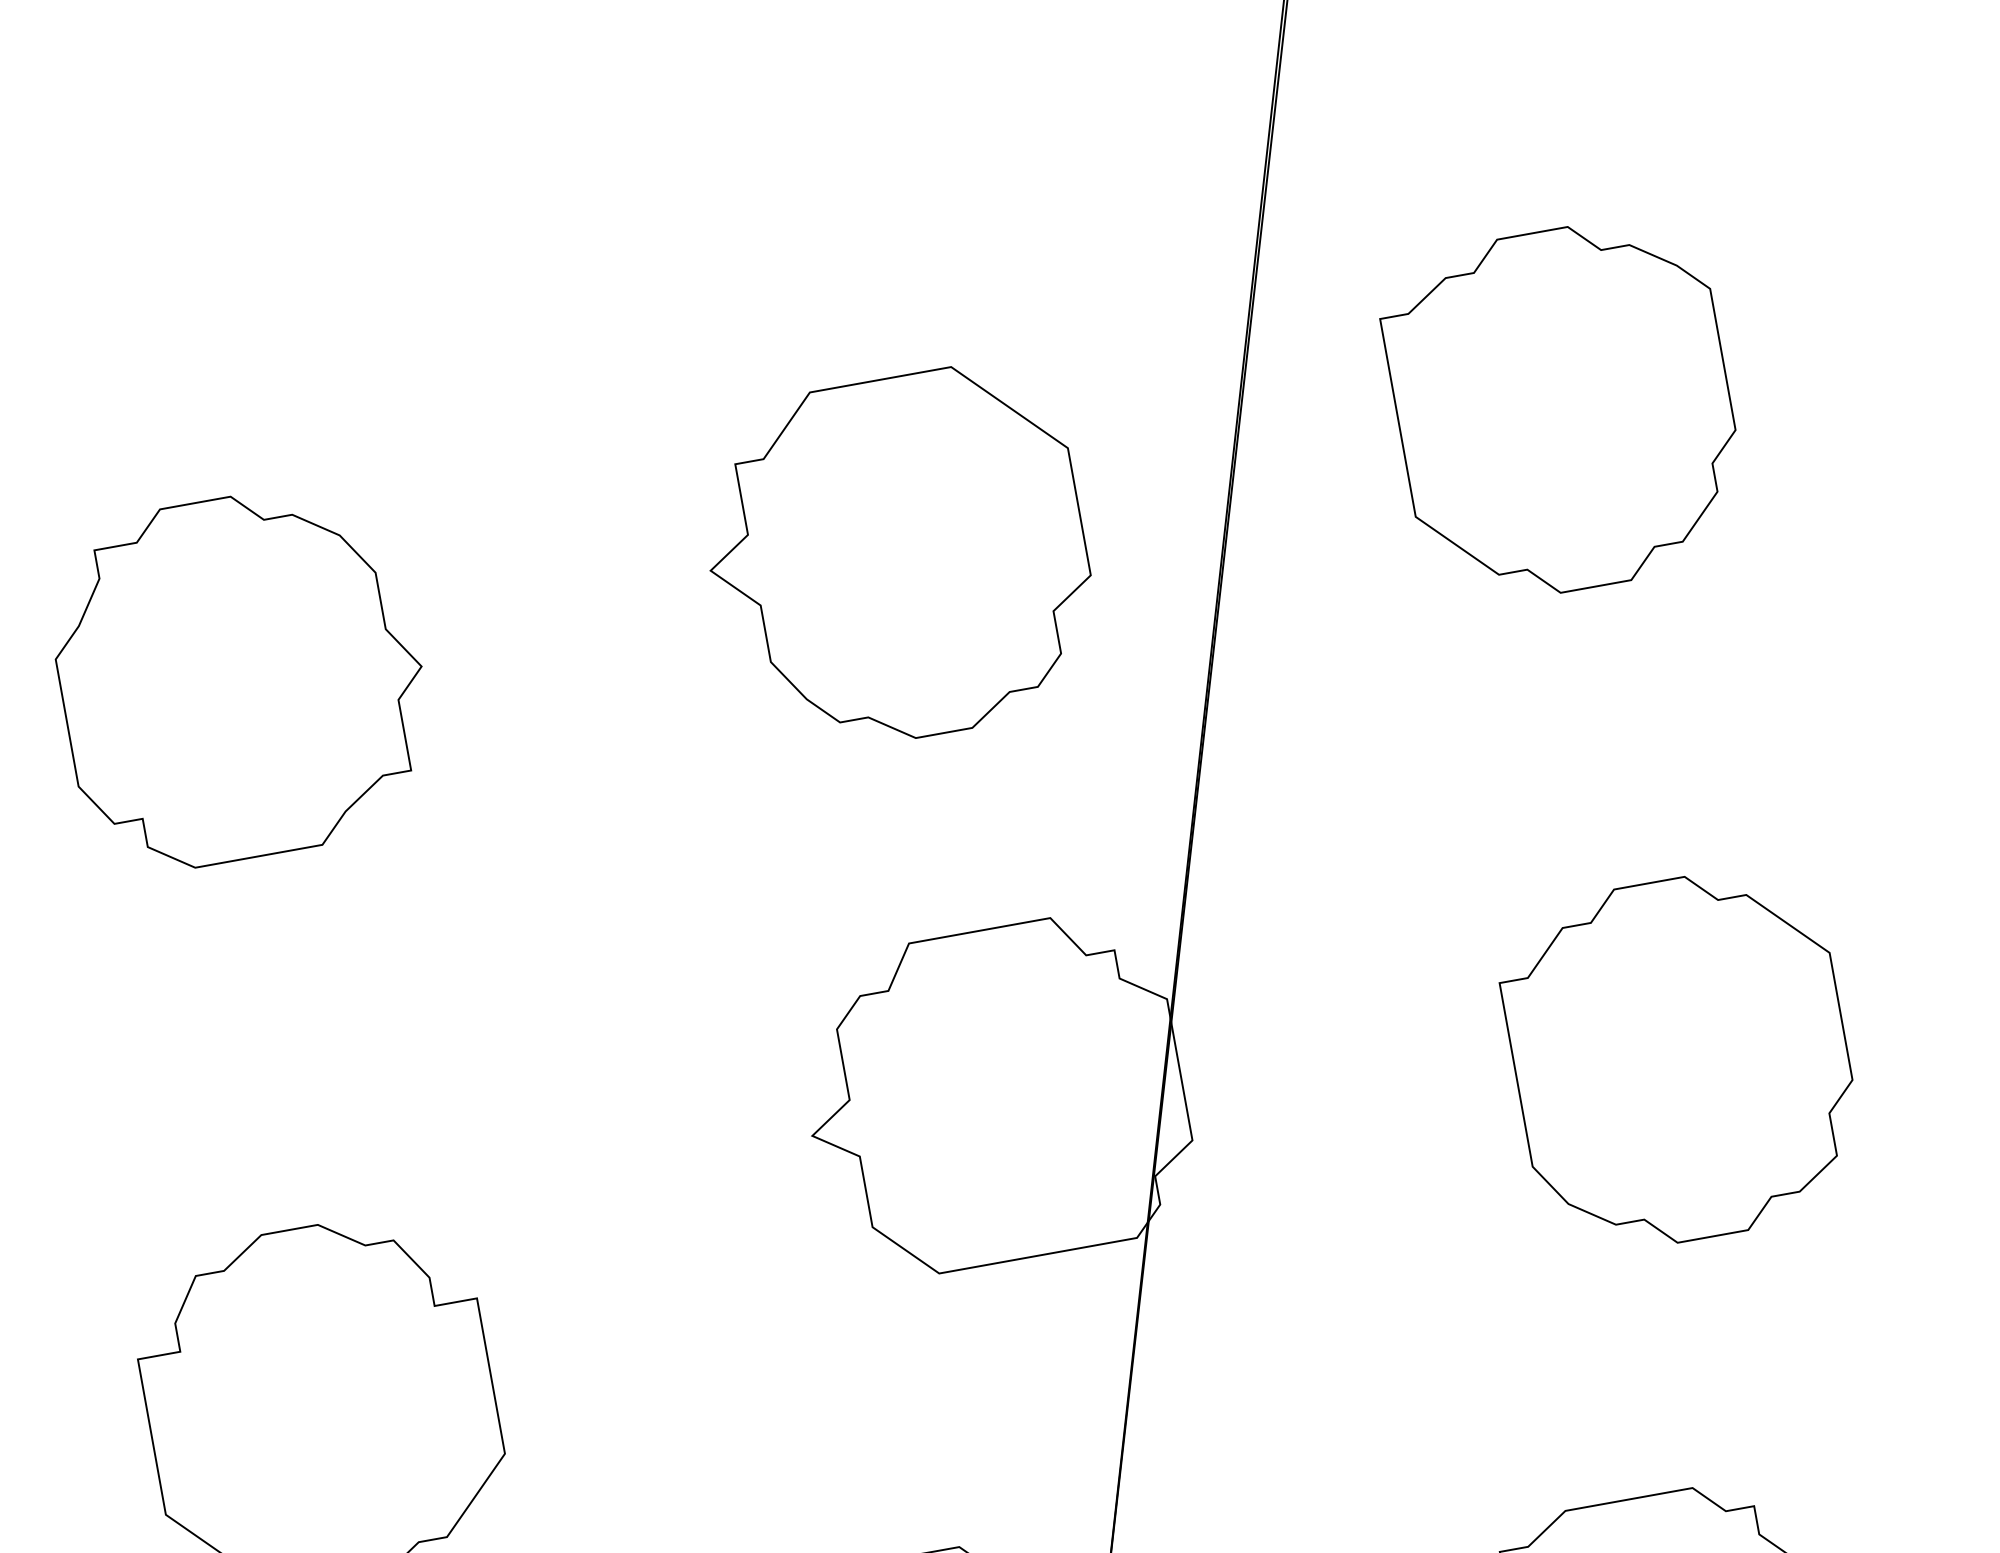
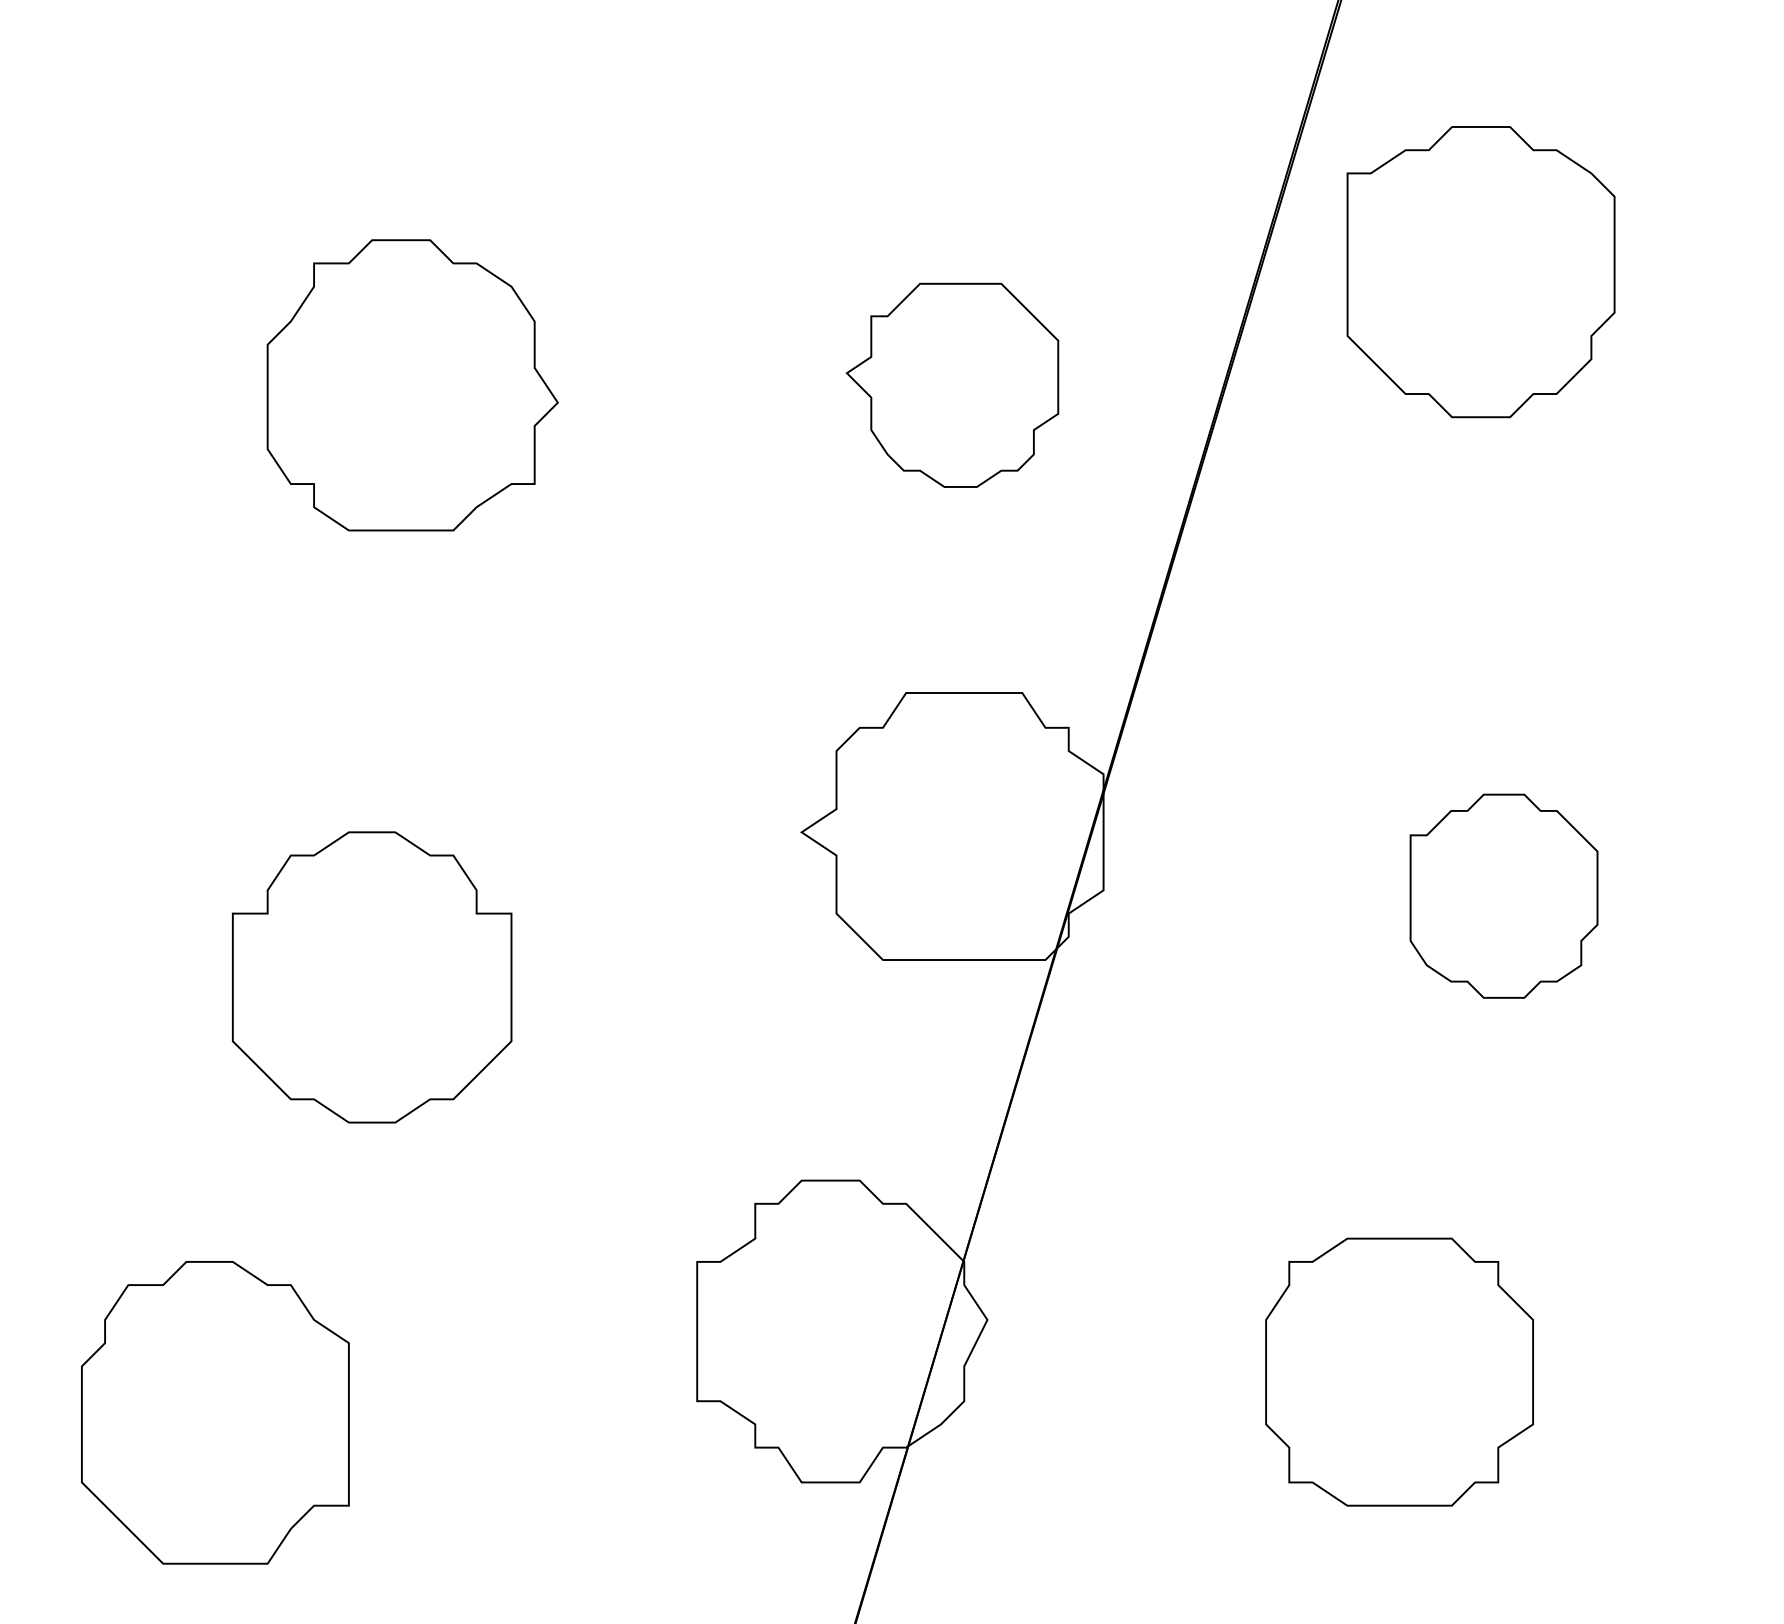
part: (1563, 410) -> (1480, 272), moved
part: (898, 559) -> (952, 385), size x0.7
part: (1680, 1060) -> (1503, 896), size x0.7

